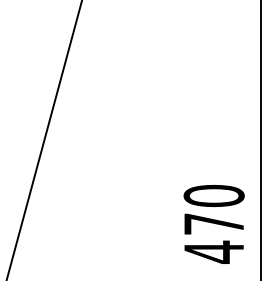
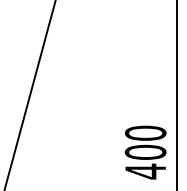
text: (213, 222) -> (145, 151), 470 -> 400

